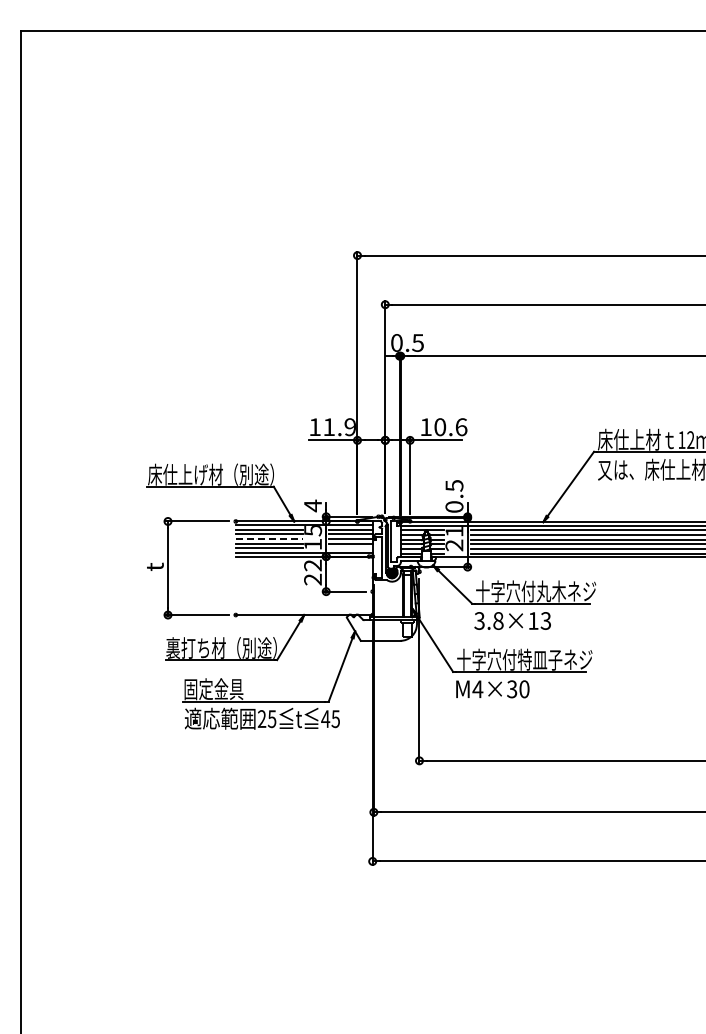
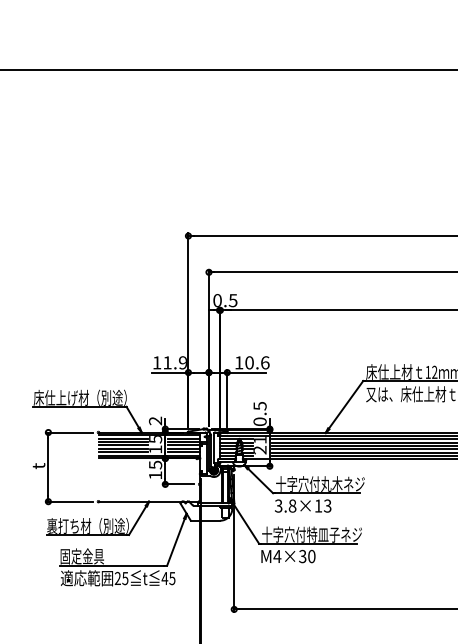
text: (312, 505) -> (155, 420), 4 -> 2
line: (269, 539) -> (123, 445), dashed -> solid
line: (350, 548) -> (183, 452), added
text: (313, 572) -> (155, 470), 22 -> 15

